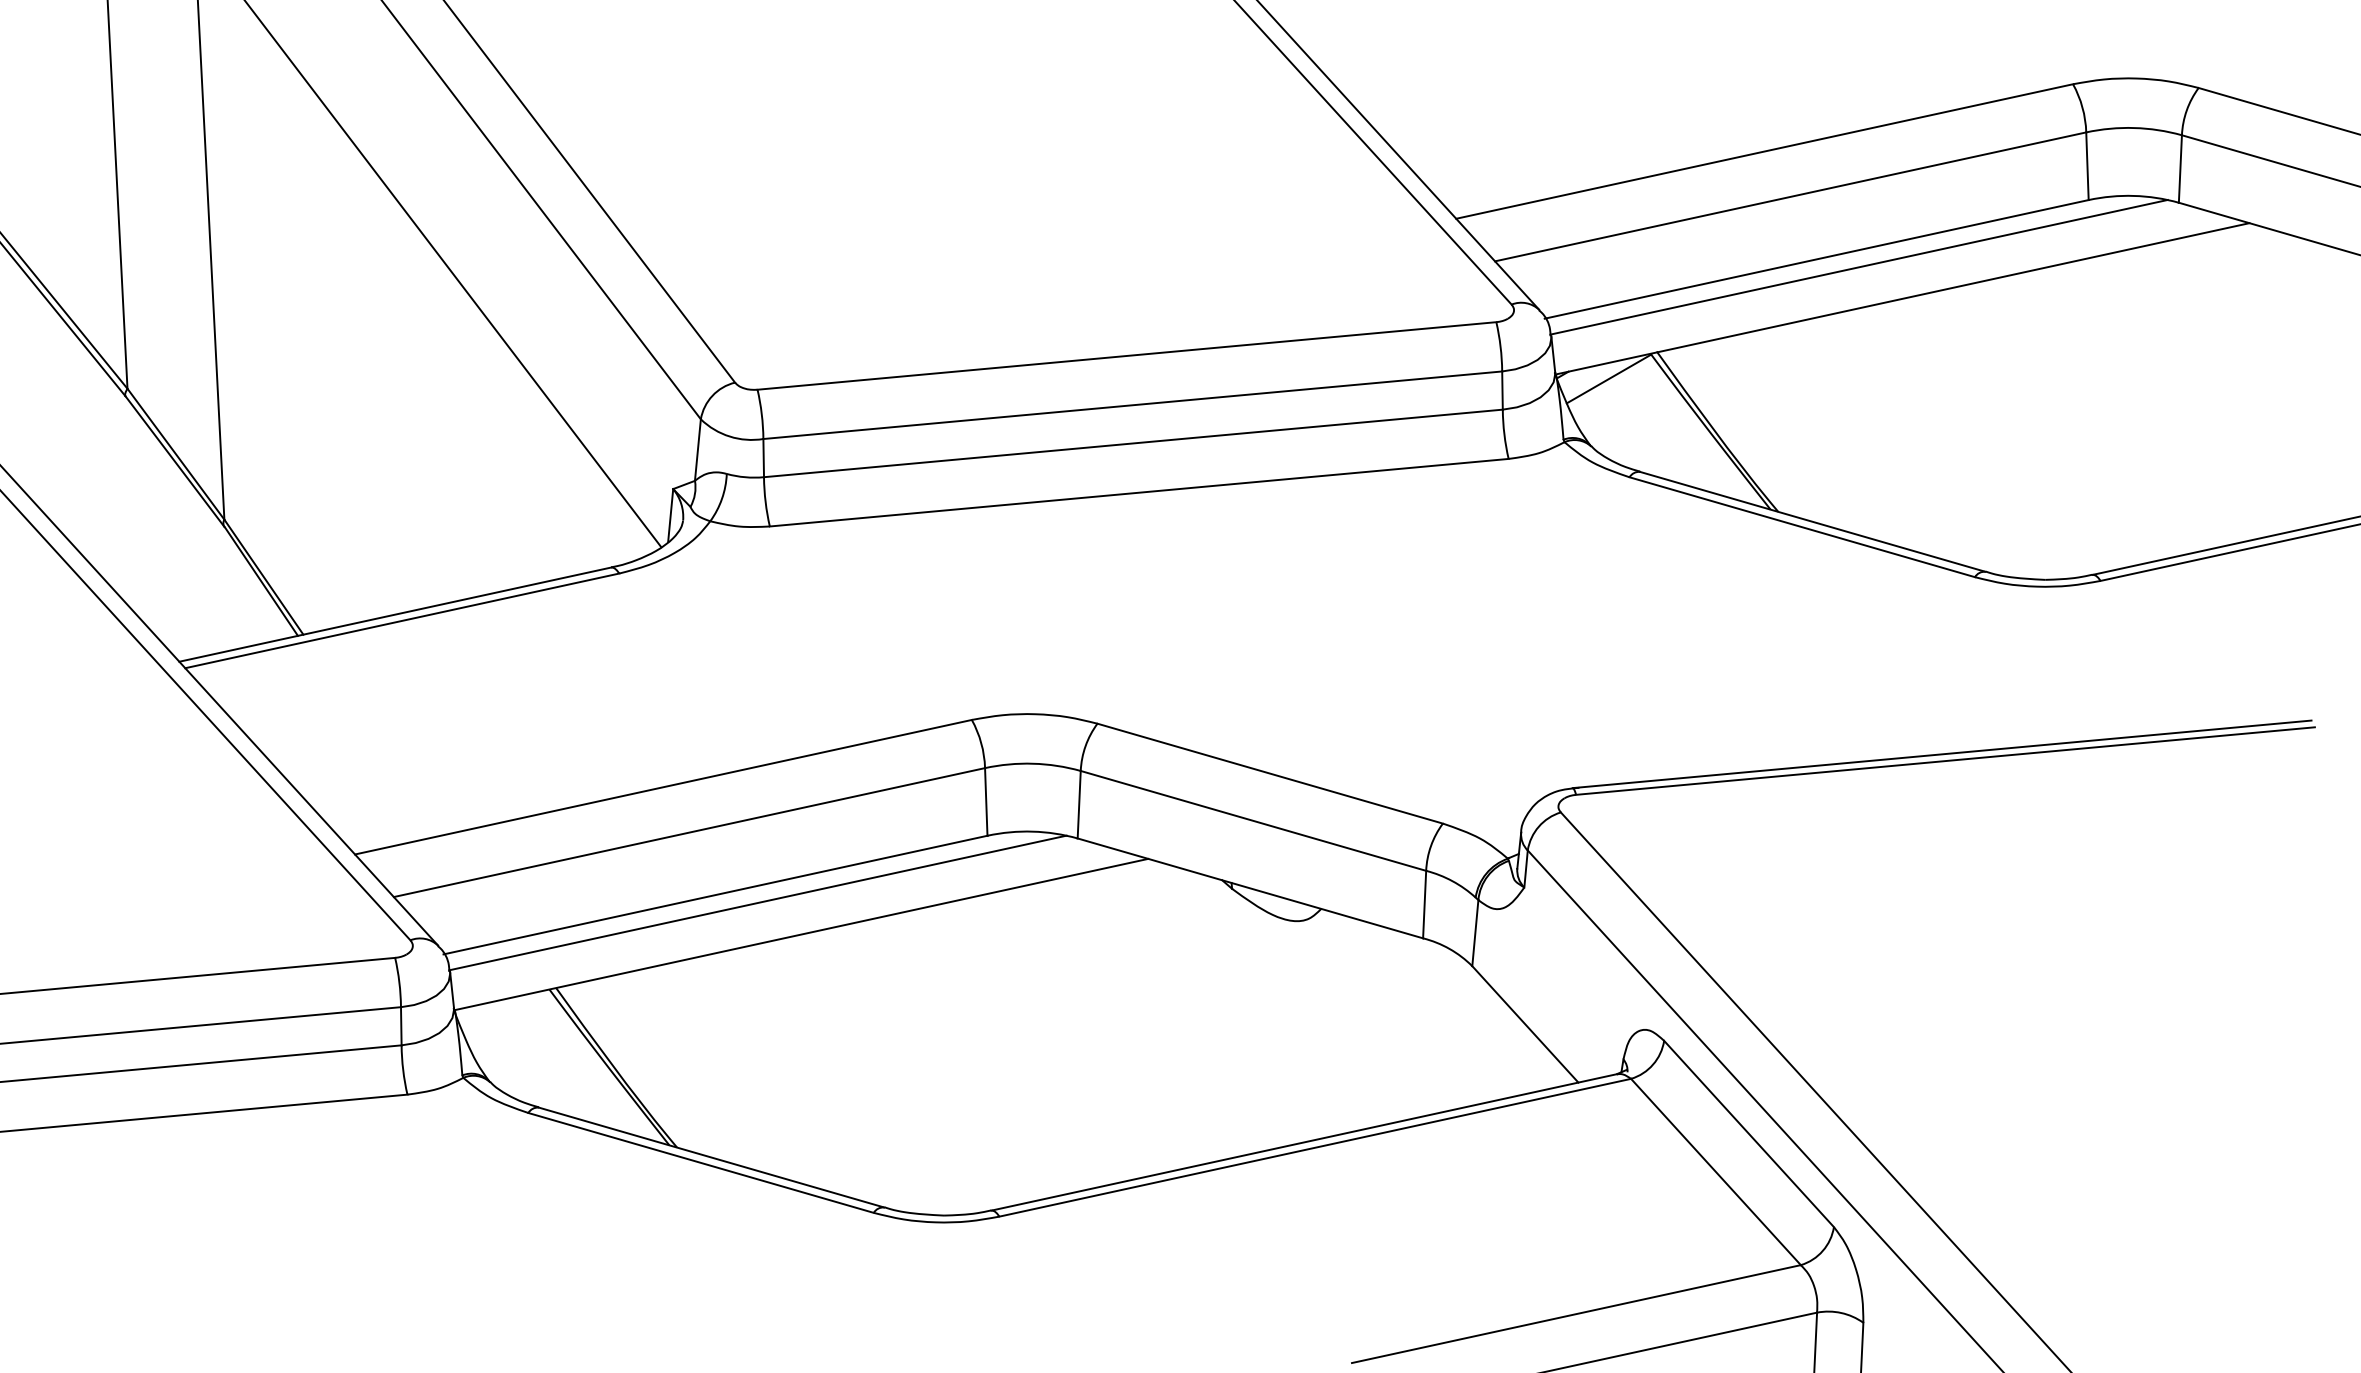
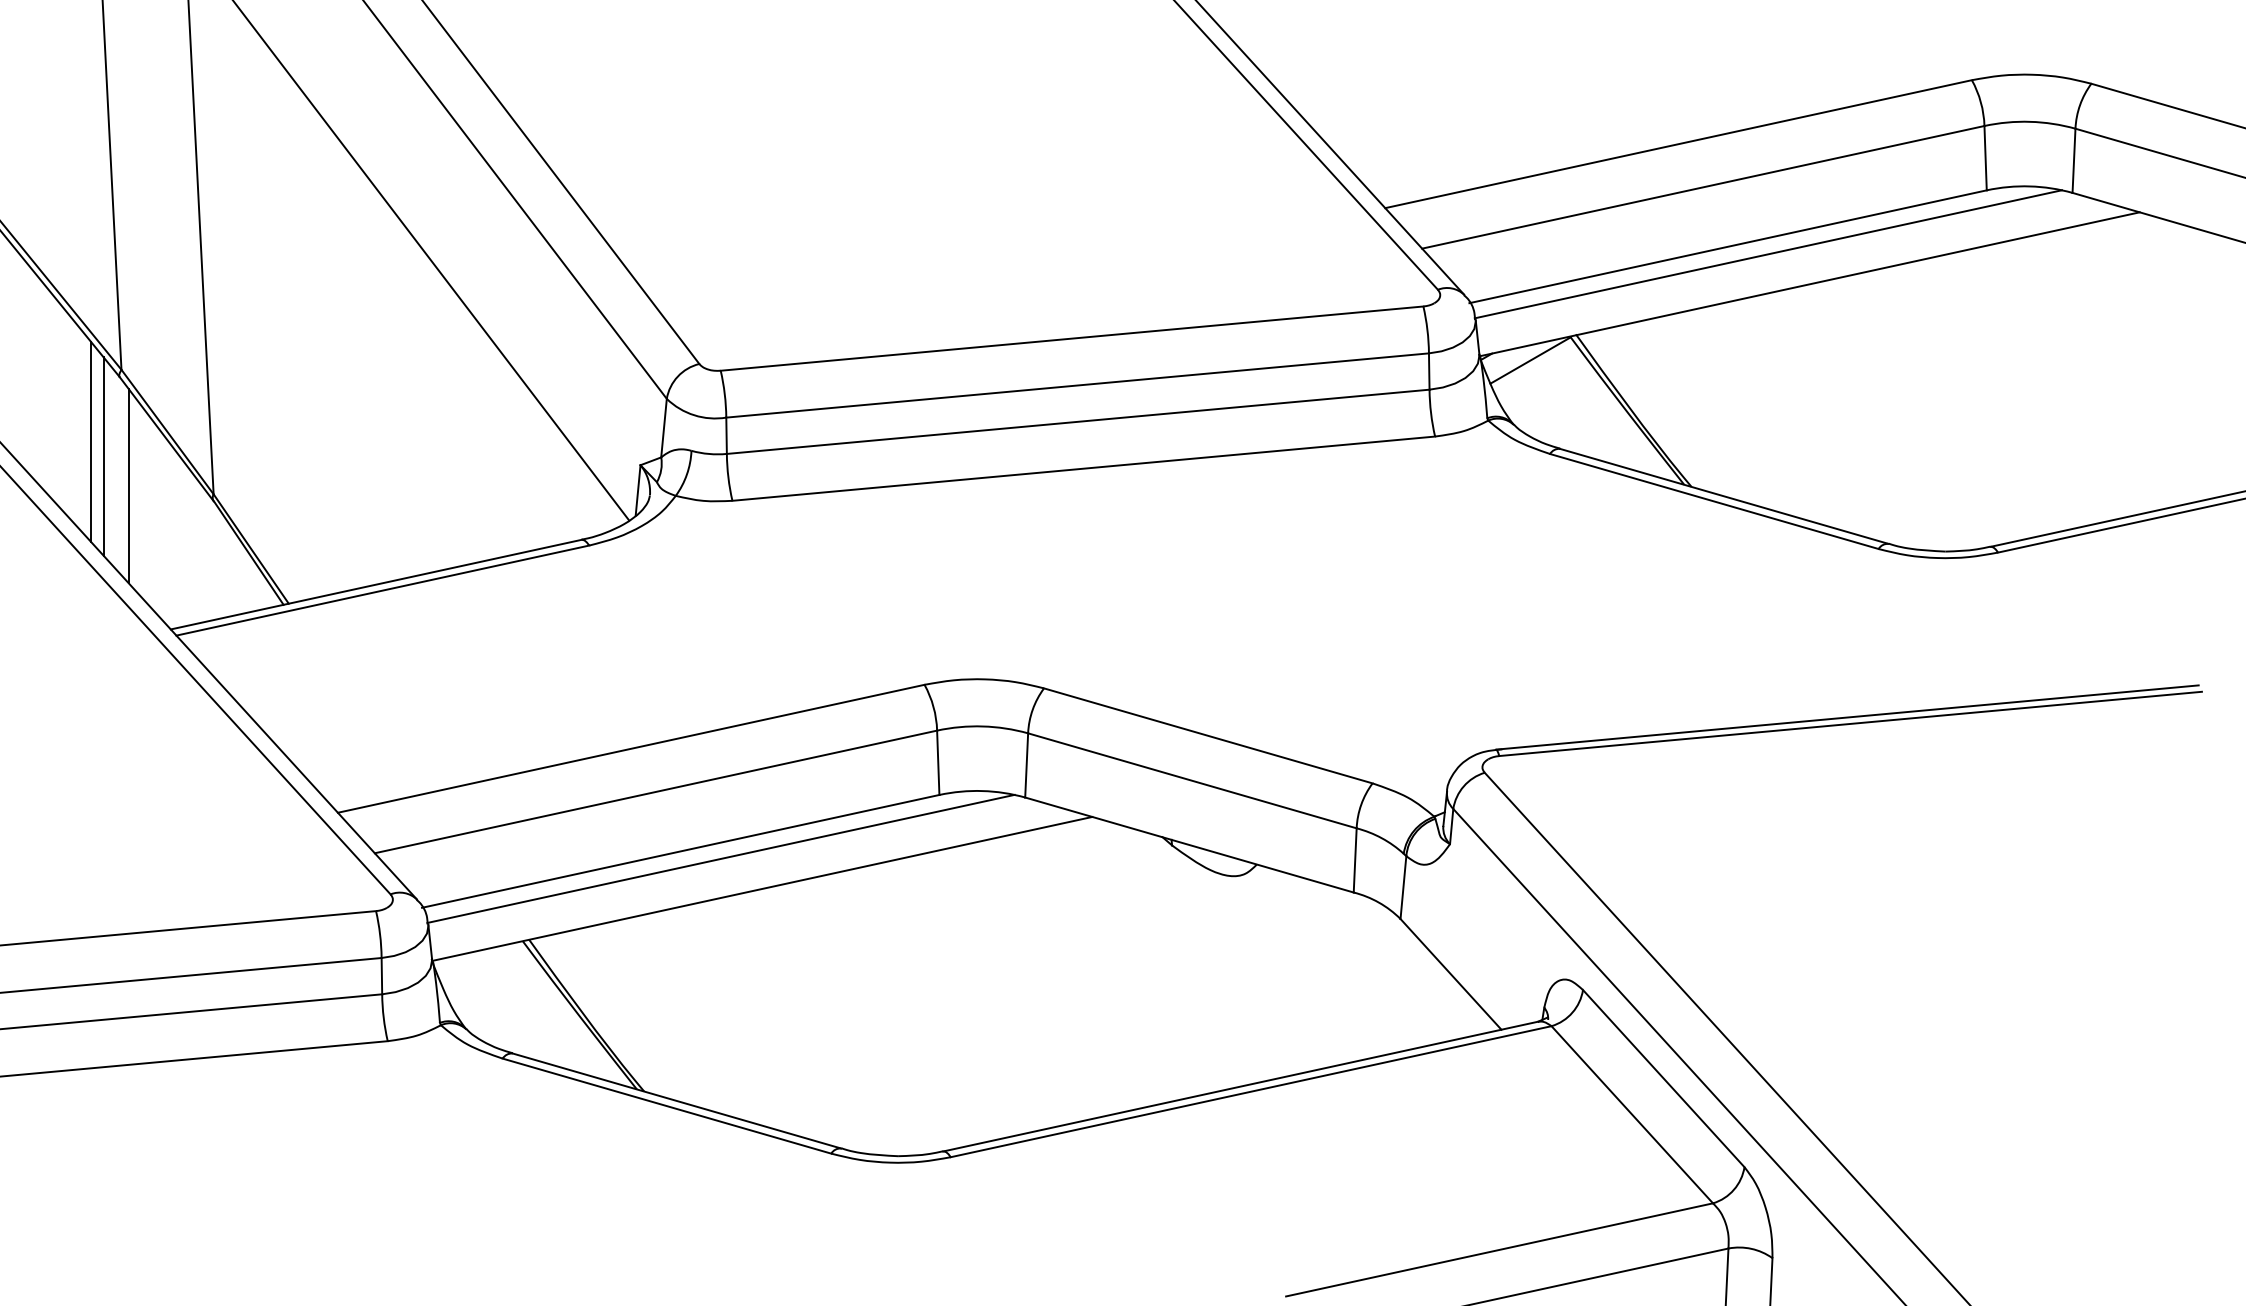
line: (95, 464) -> (91, 441), added
line: (108, 479) -> (103, 456), added
line: (135, 510) -> (129, 485), added

